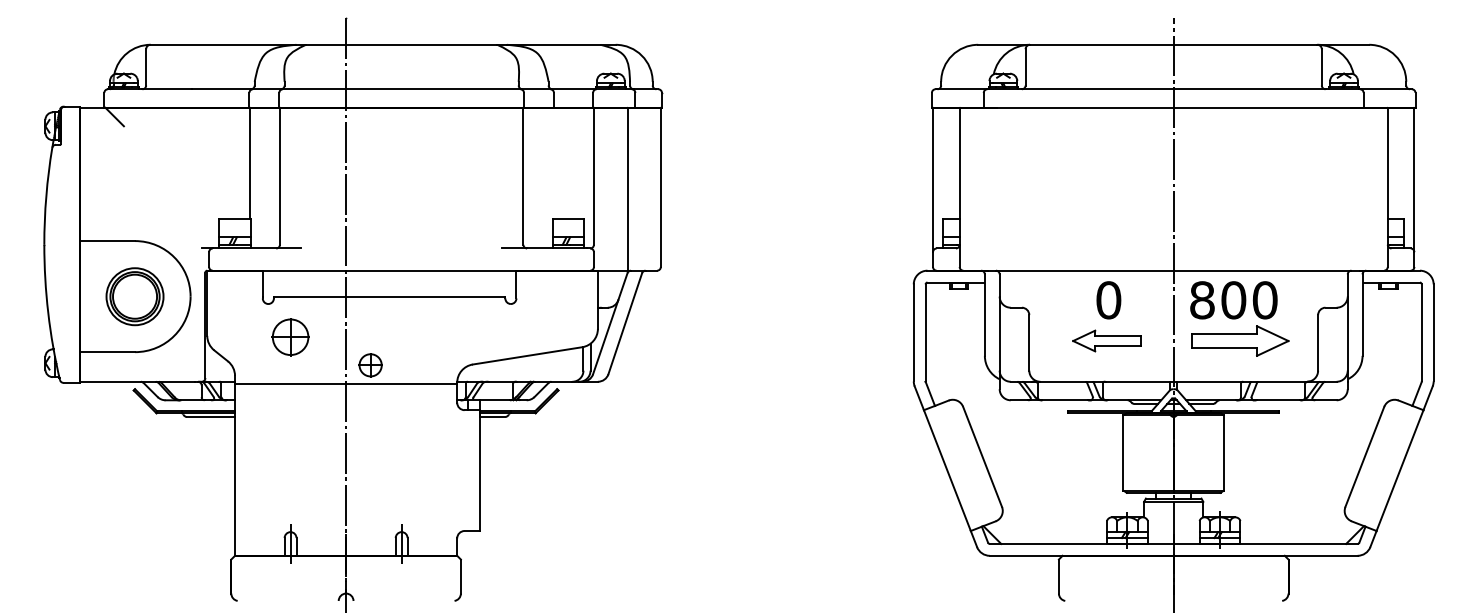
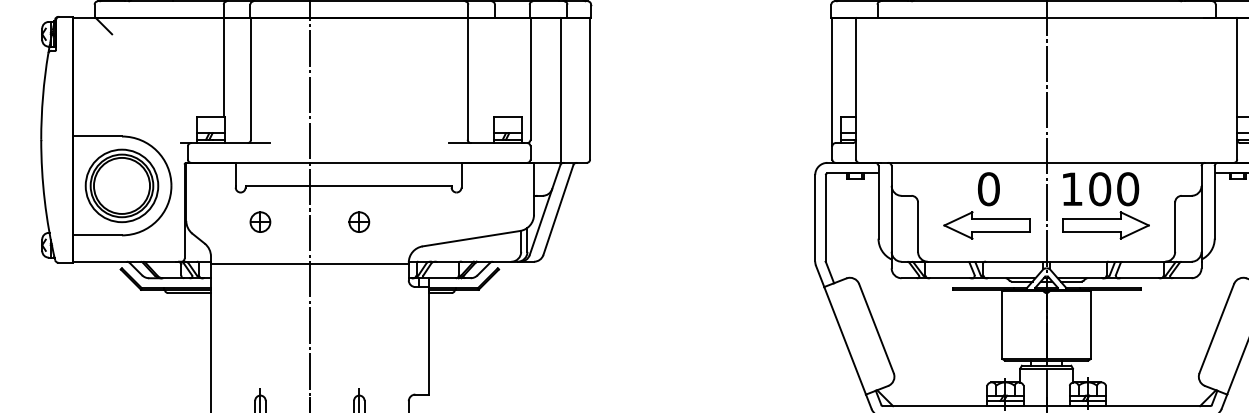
part: (134, 296) -> (121, 185), size x1.43
text: (1202, 300) -> (1072, 189), 800 -> 100
part: (290, 337) -> (260, 222), size x0.62
part: (1106, 340) -> (986, 225), size x1.43
part: (370, 365) -> (359, 222), moved

